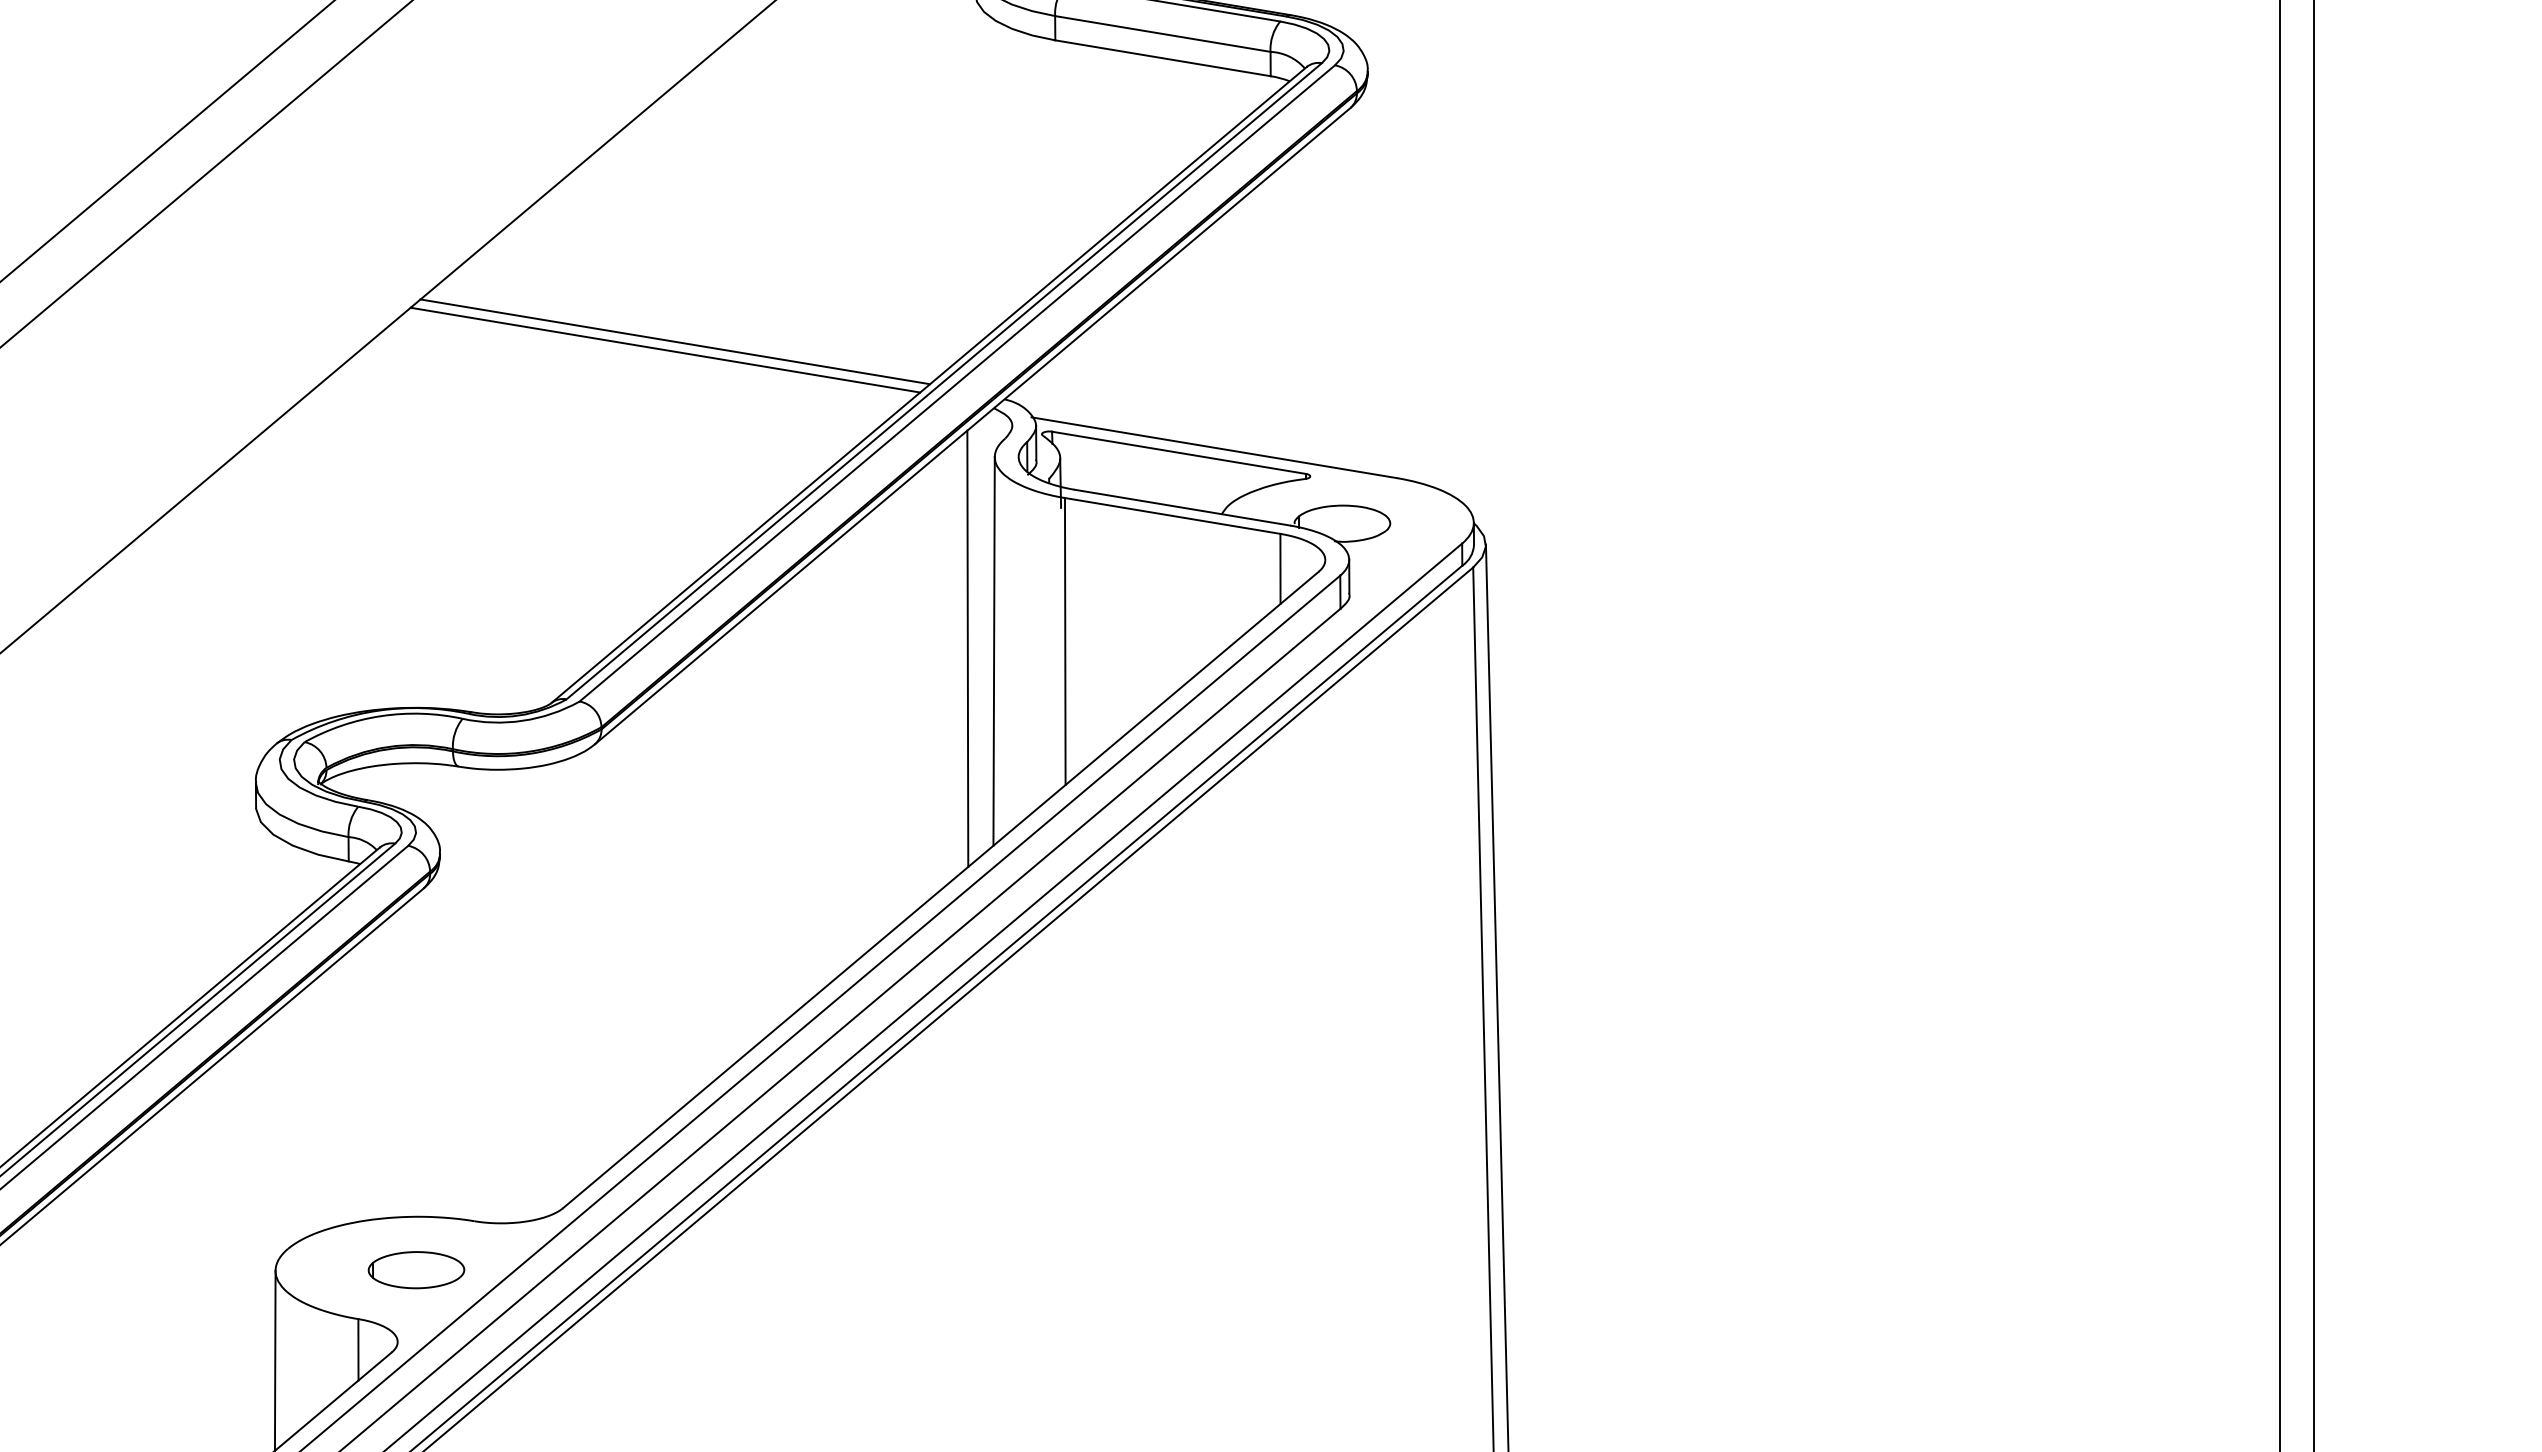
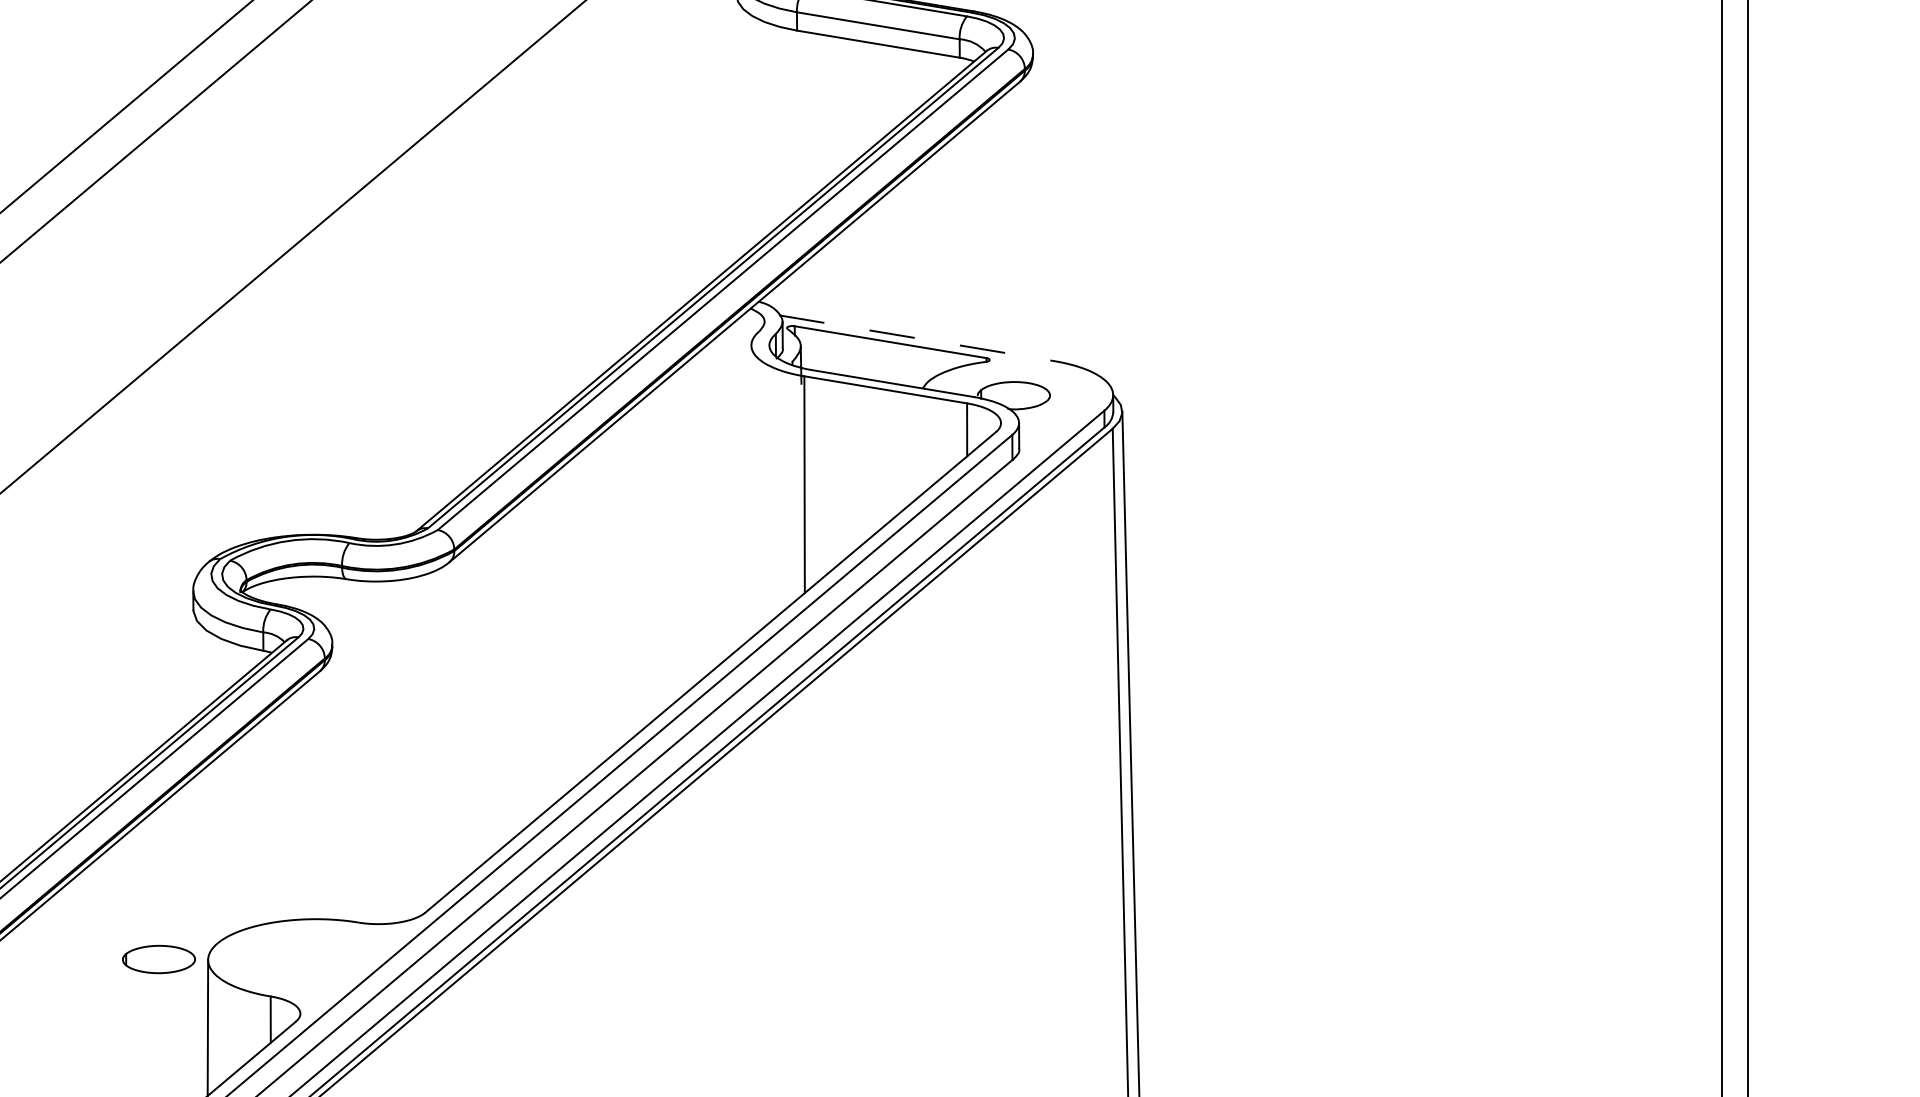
line: (675, 341) -> (510, 258), removed
line: (665, 349) -> (502, 264), removed
line: (1214, 447) -> (917, 338), solid -> dashed
line: (967, 648) -> (730, 489), removed
line: (993, 650) -> (750, 491), removed
part: (416, 1270) -> (159, 959), moved

